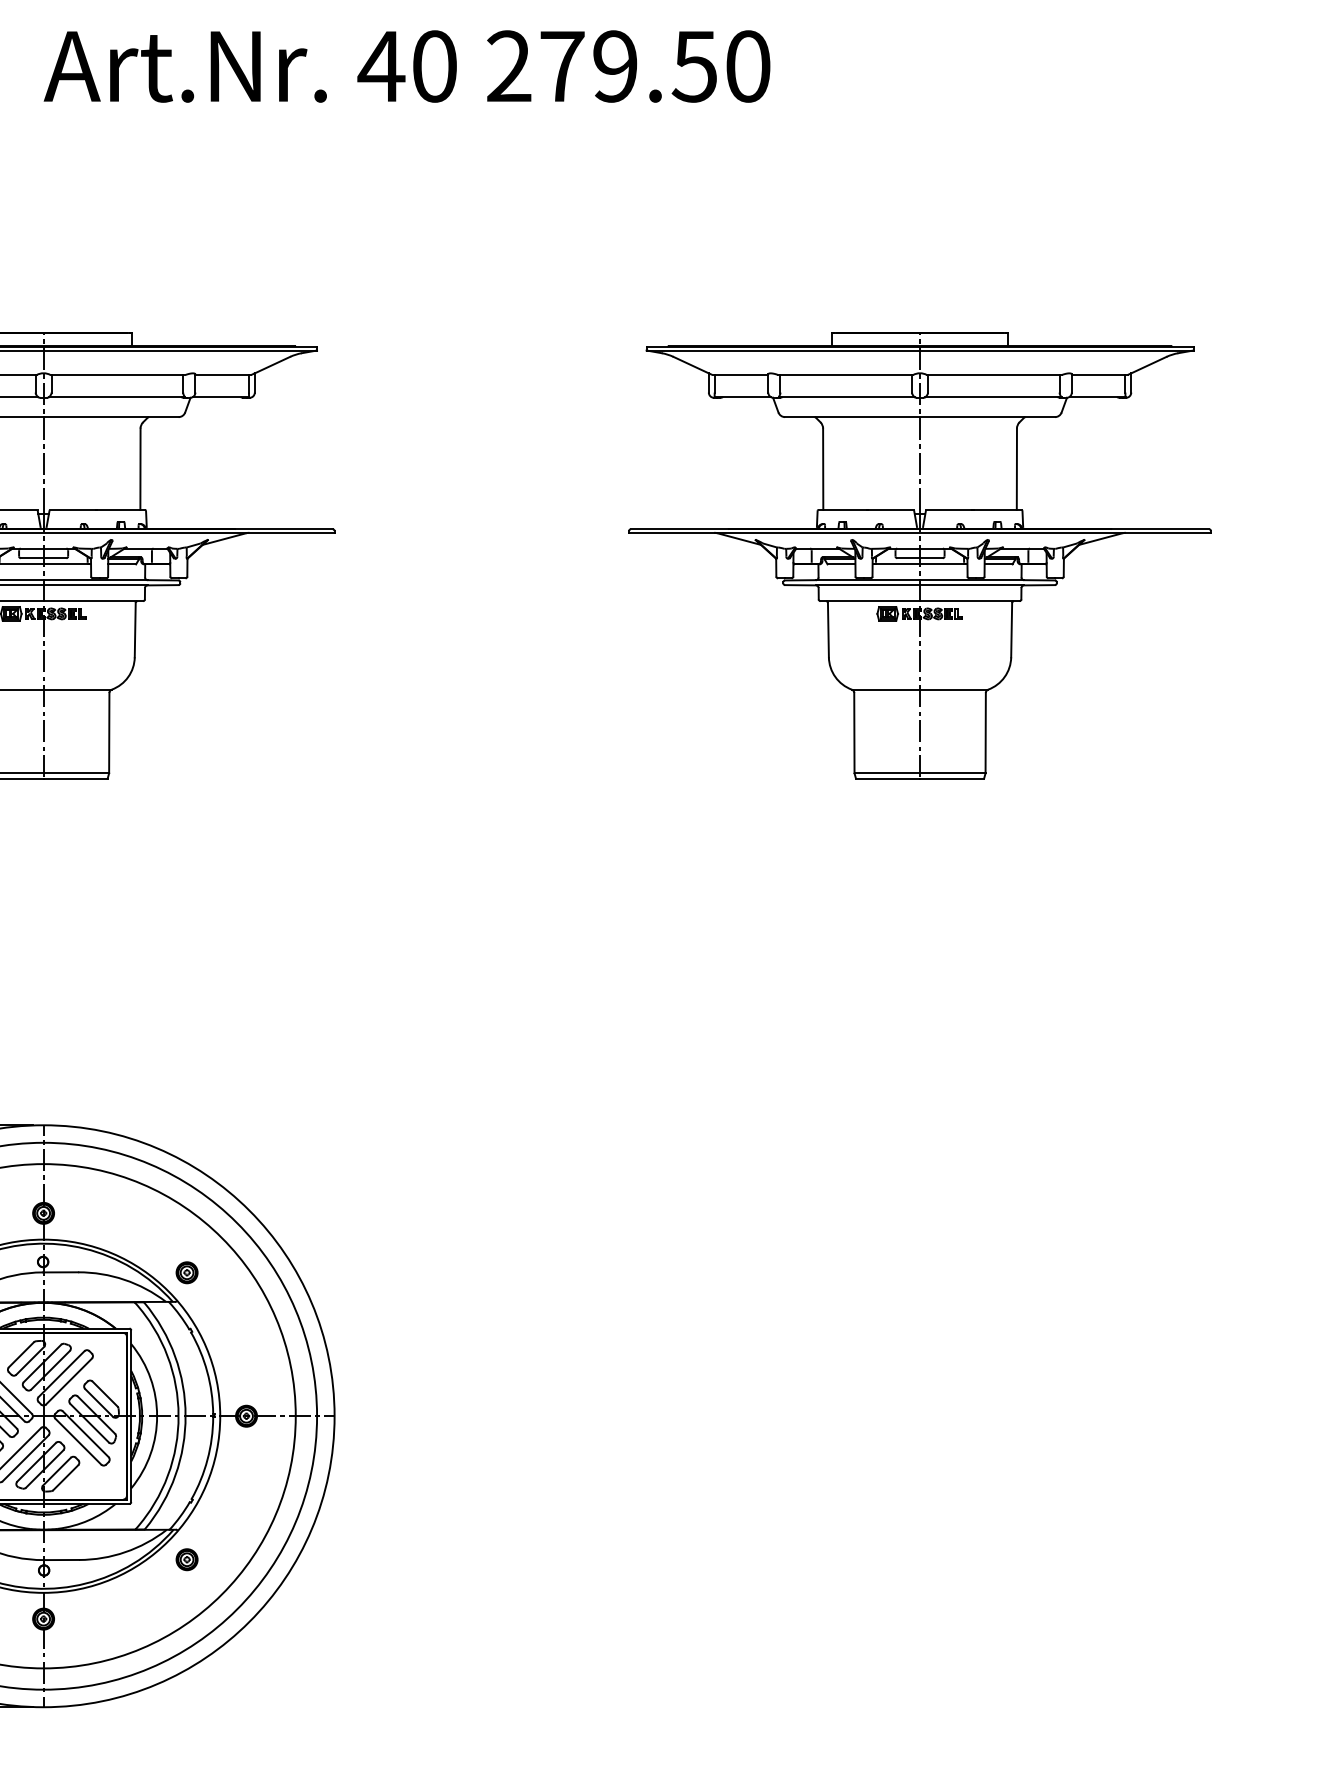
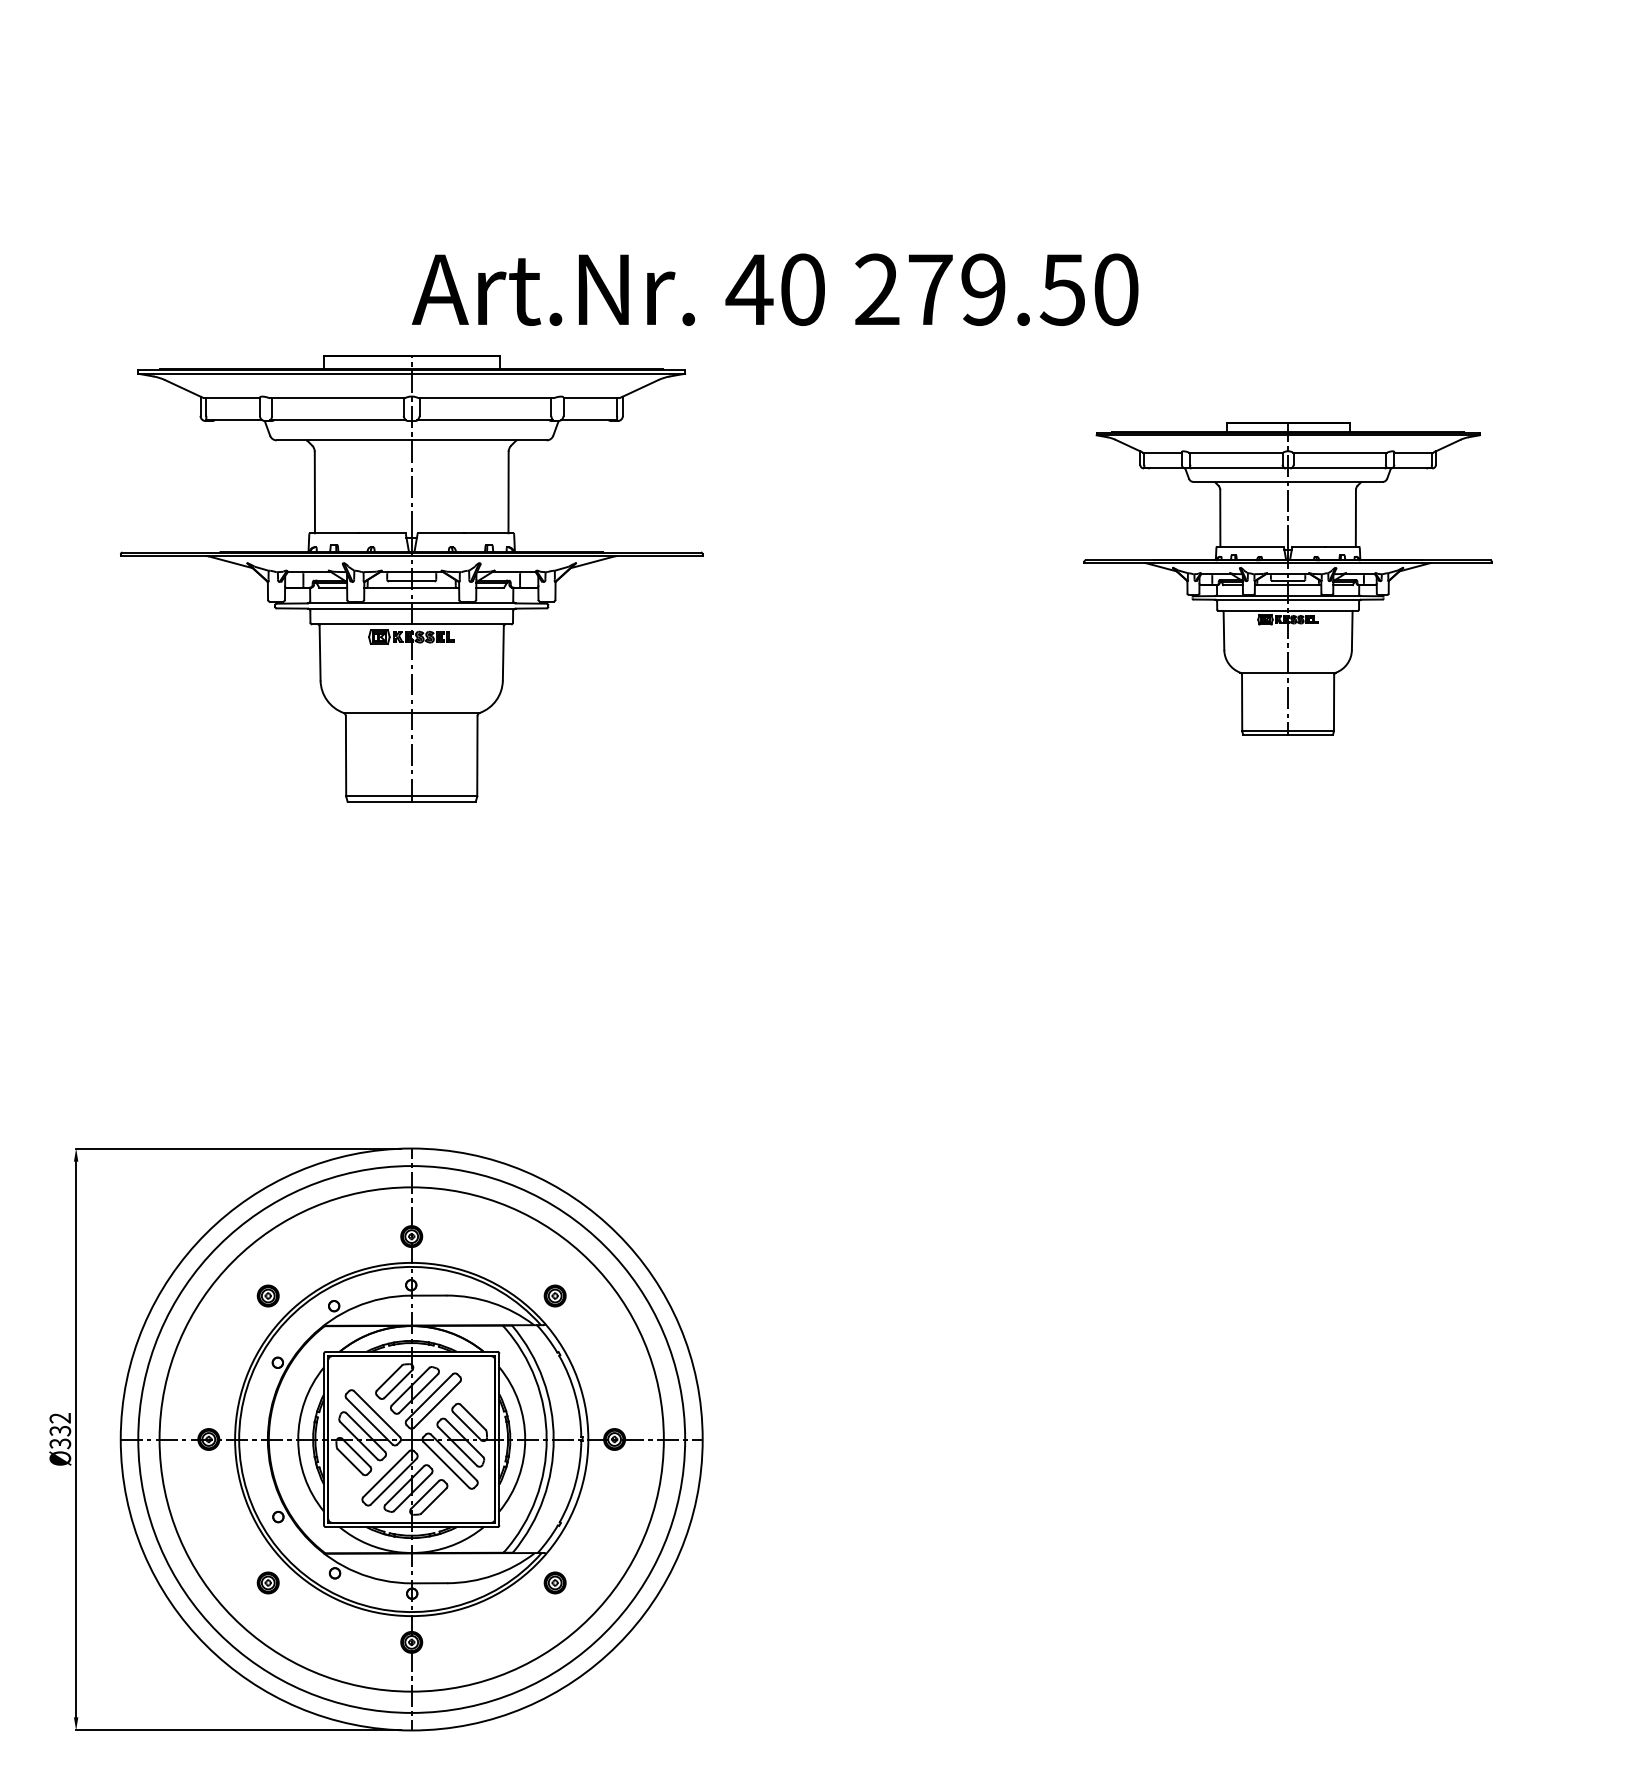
text: (406, 66) -> (774, 289), moved
part: (919, 555) -> (1287, 578), size x0.7

